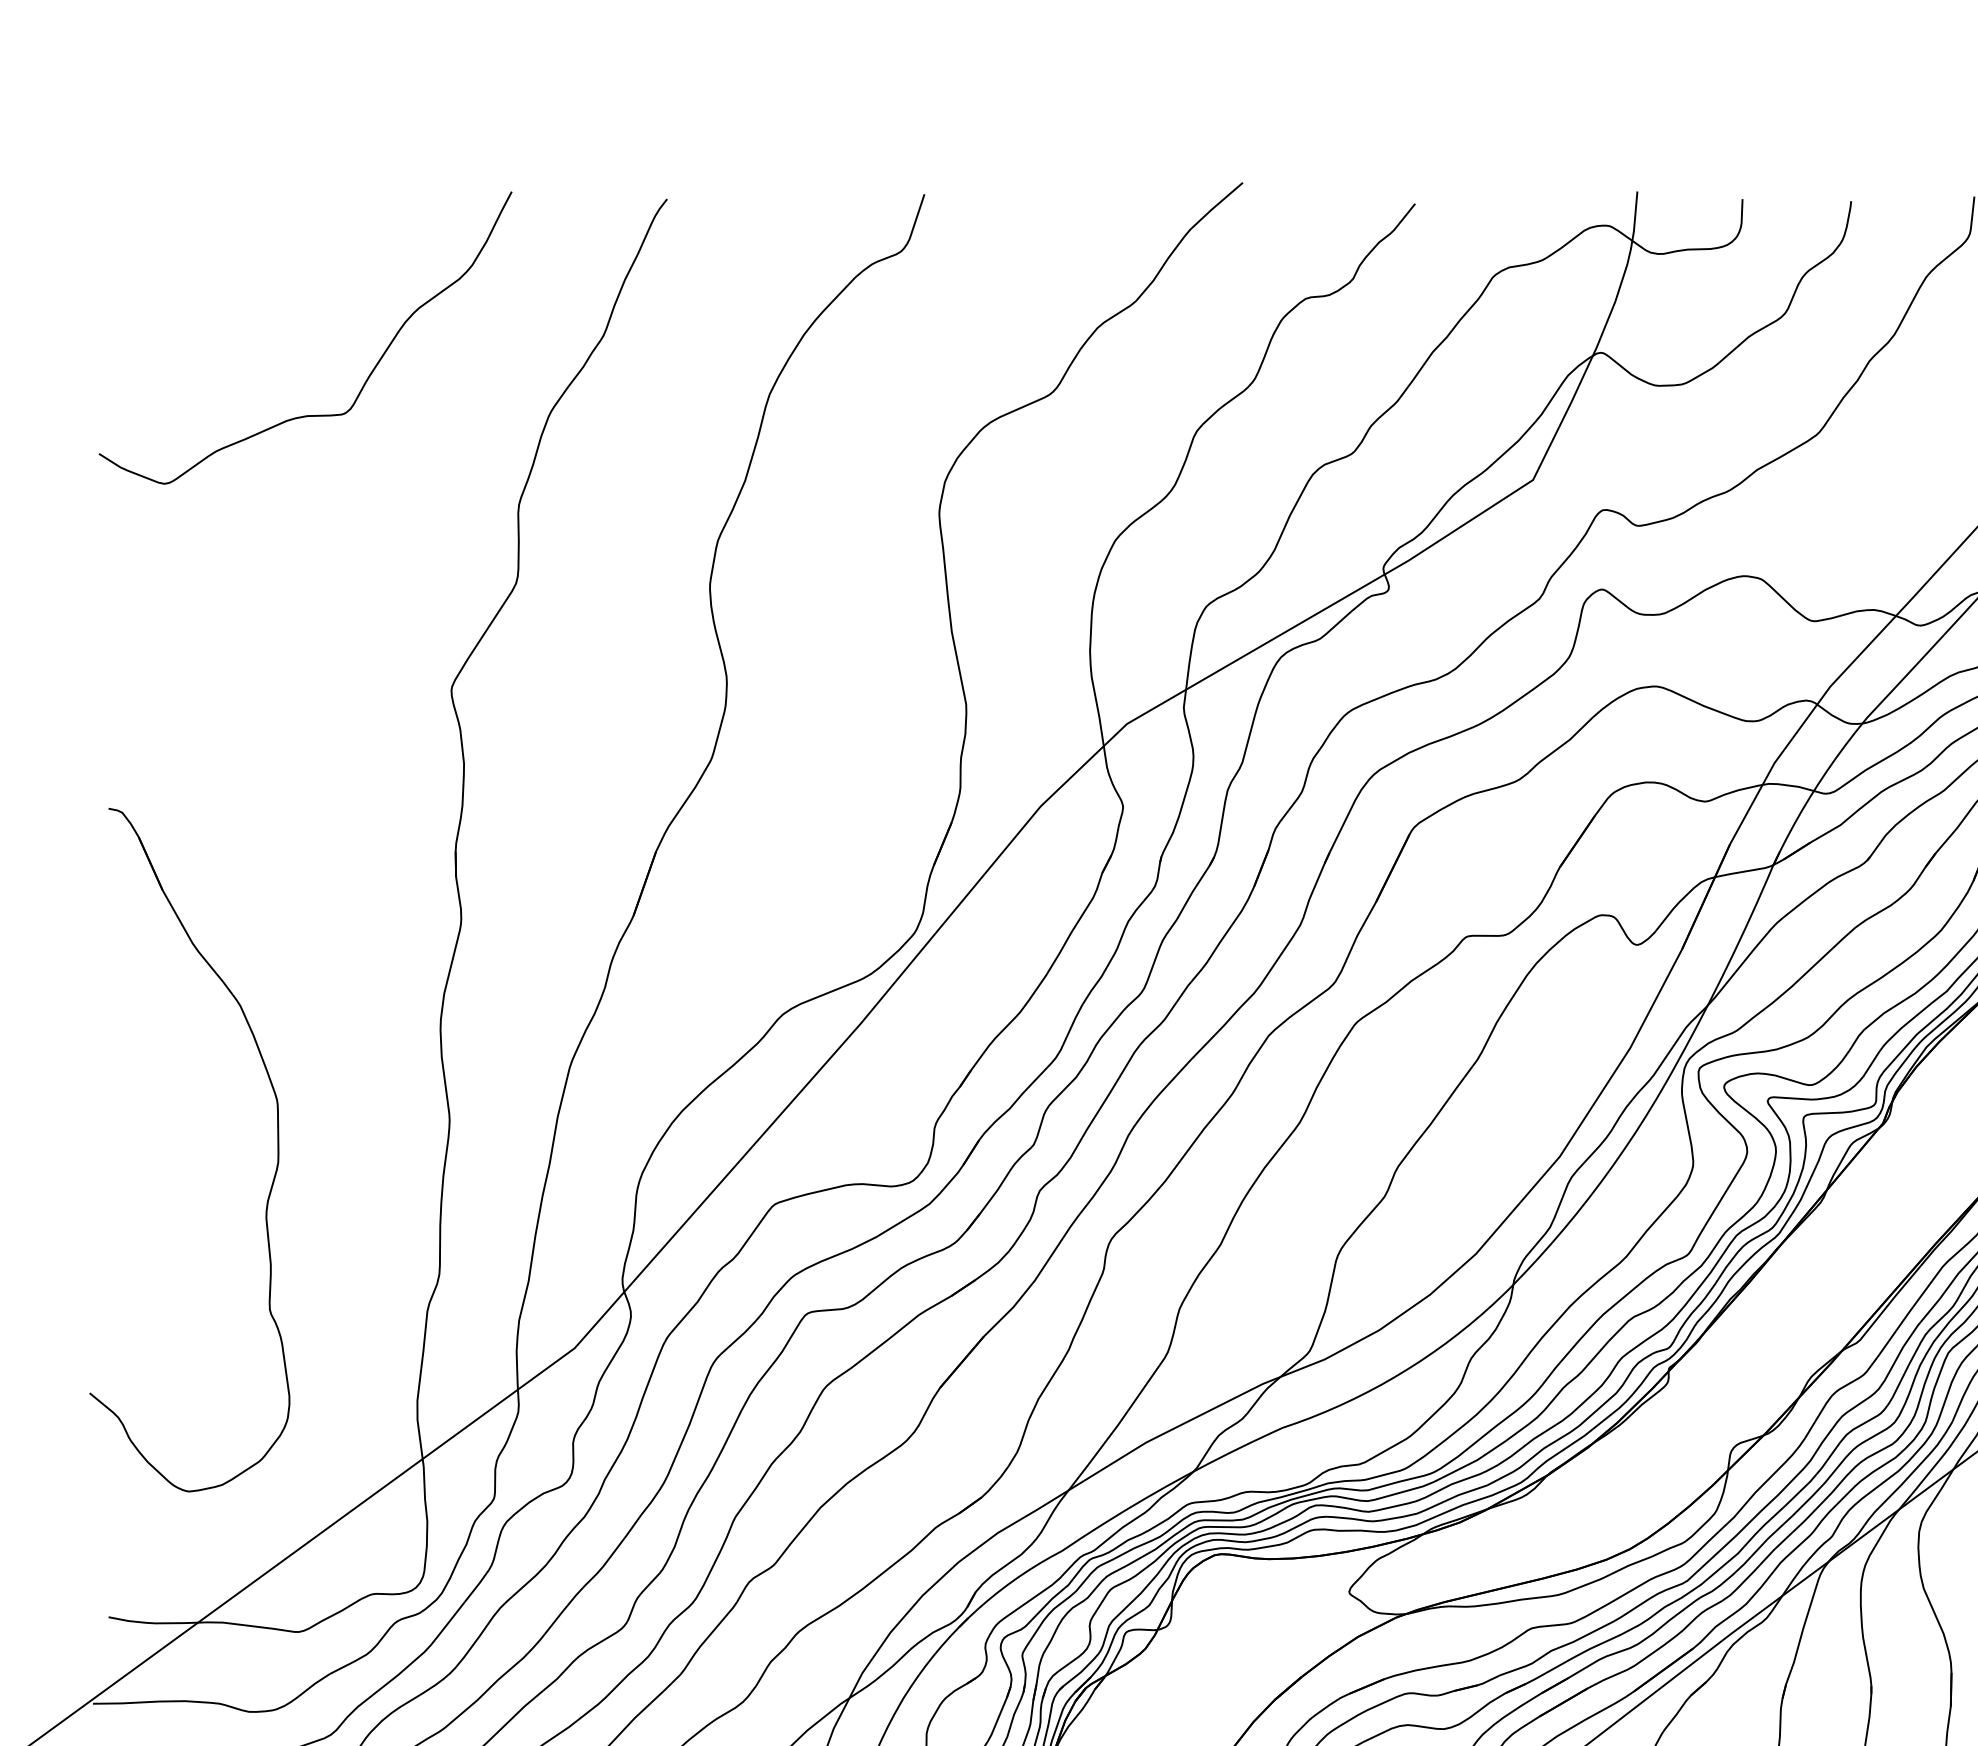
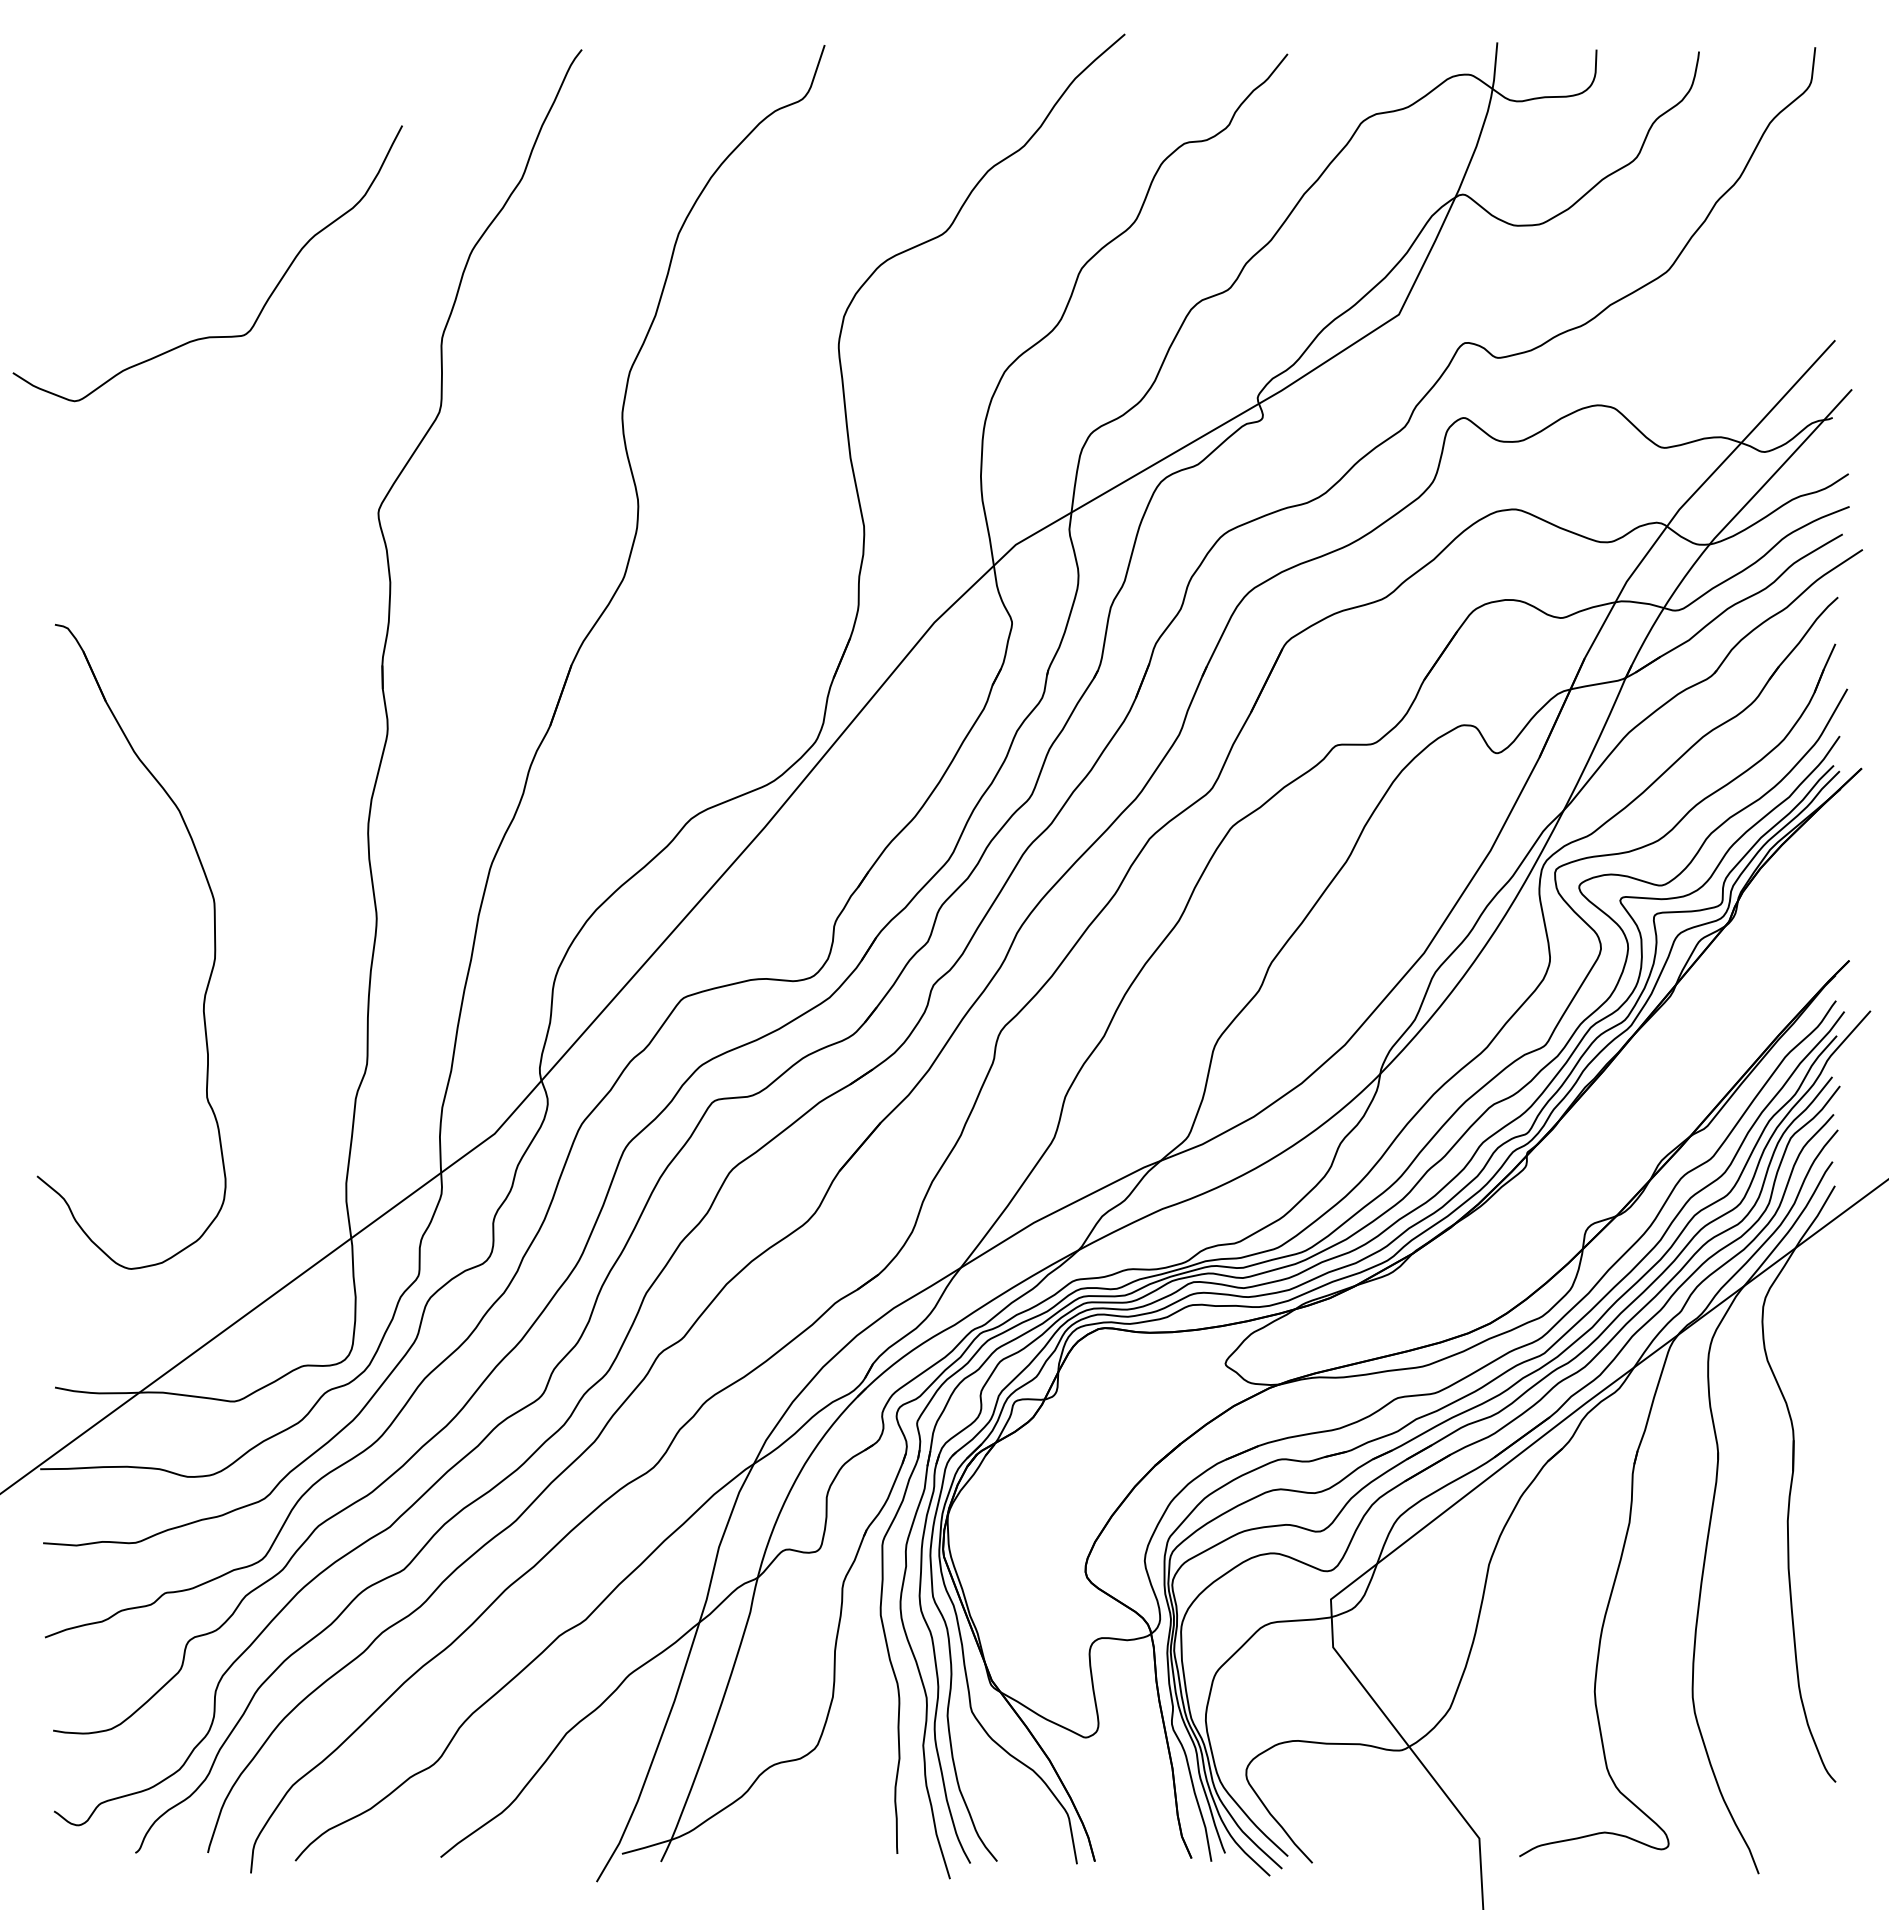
curve: (368, 374) -> (267, 298), moved

